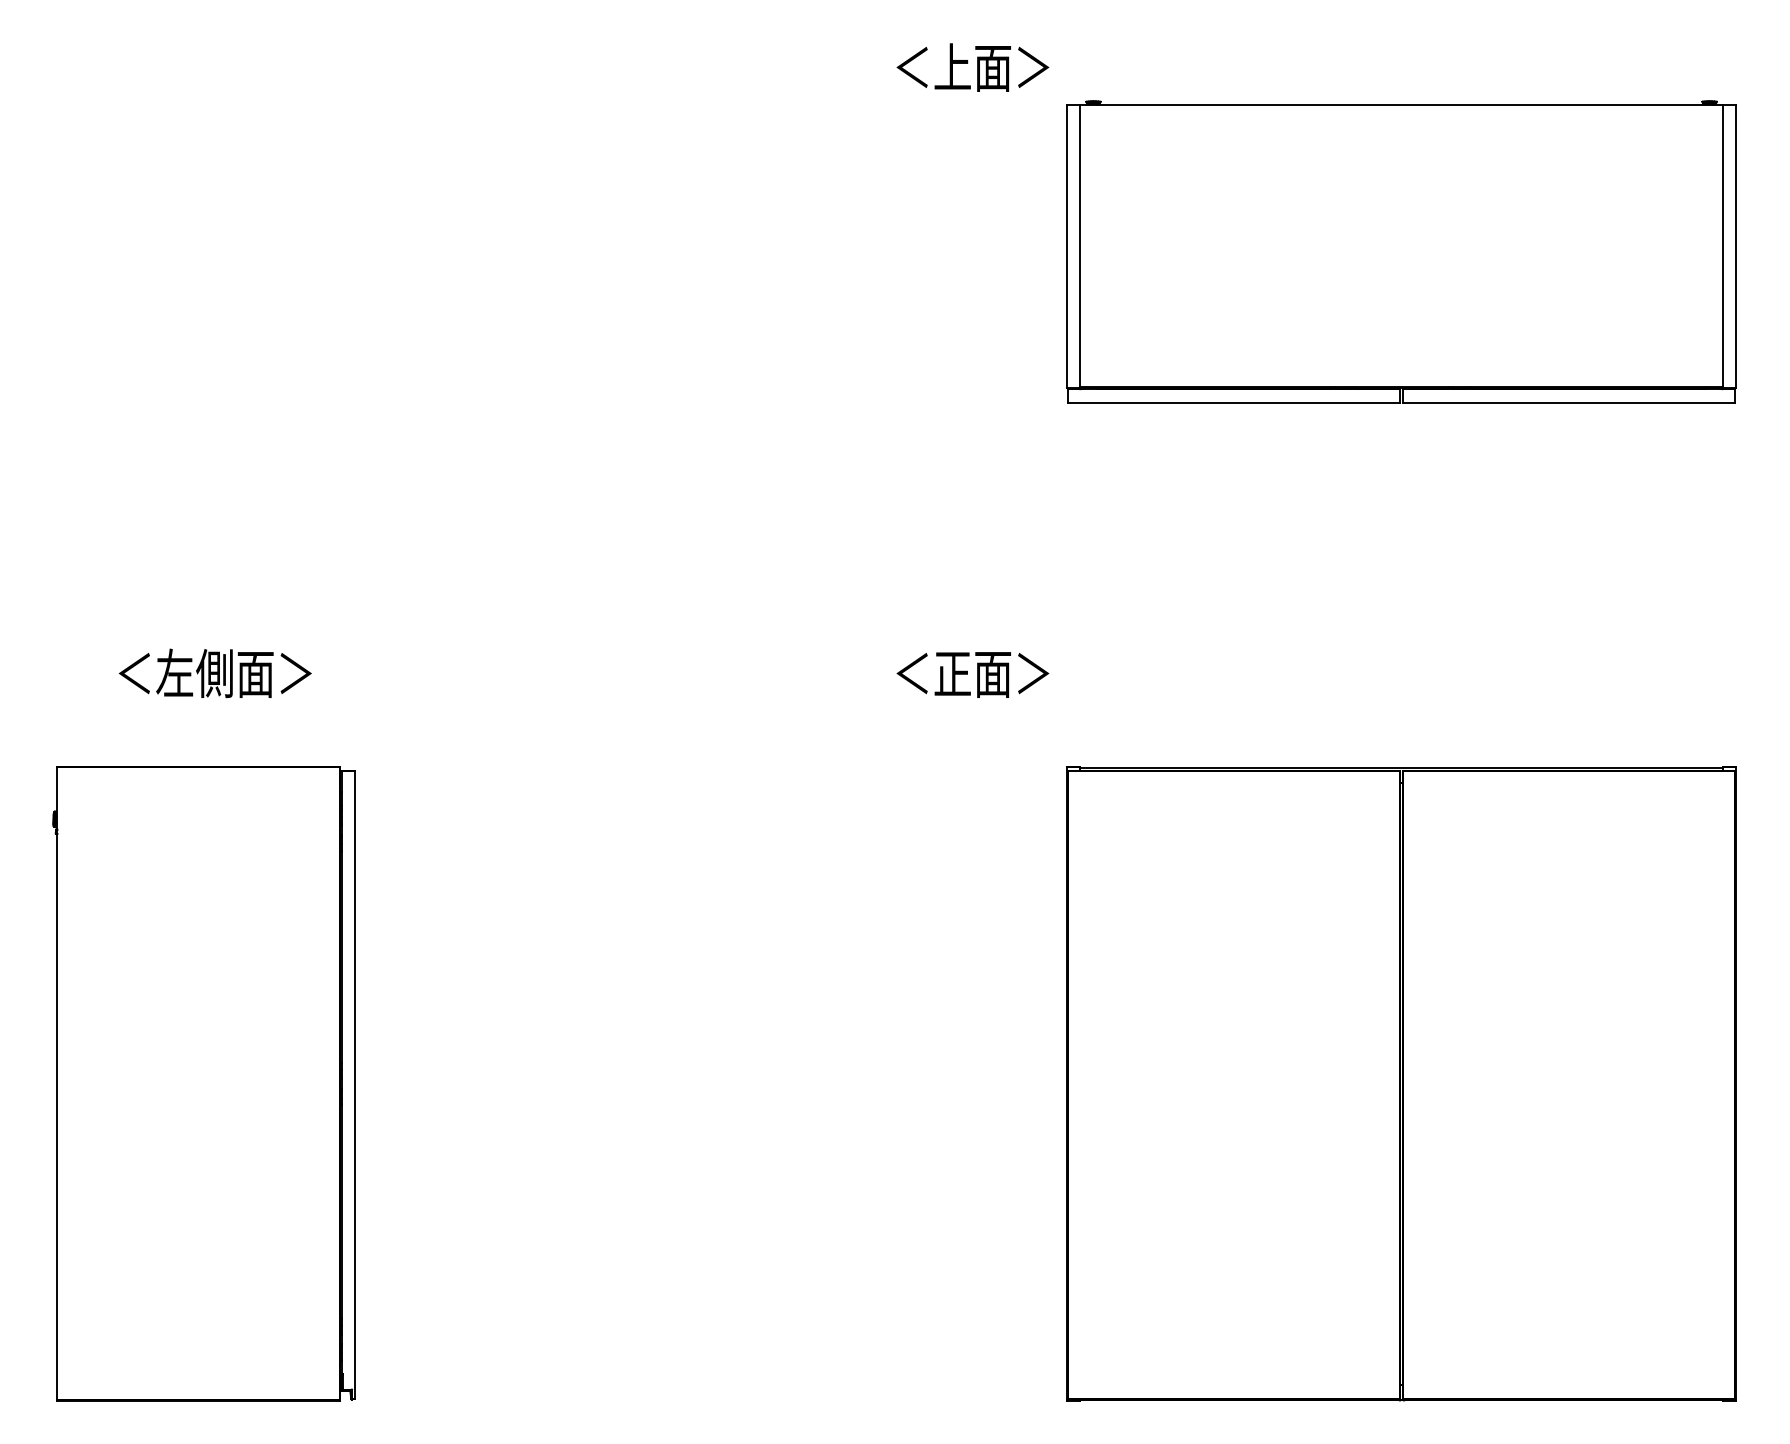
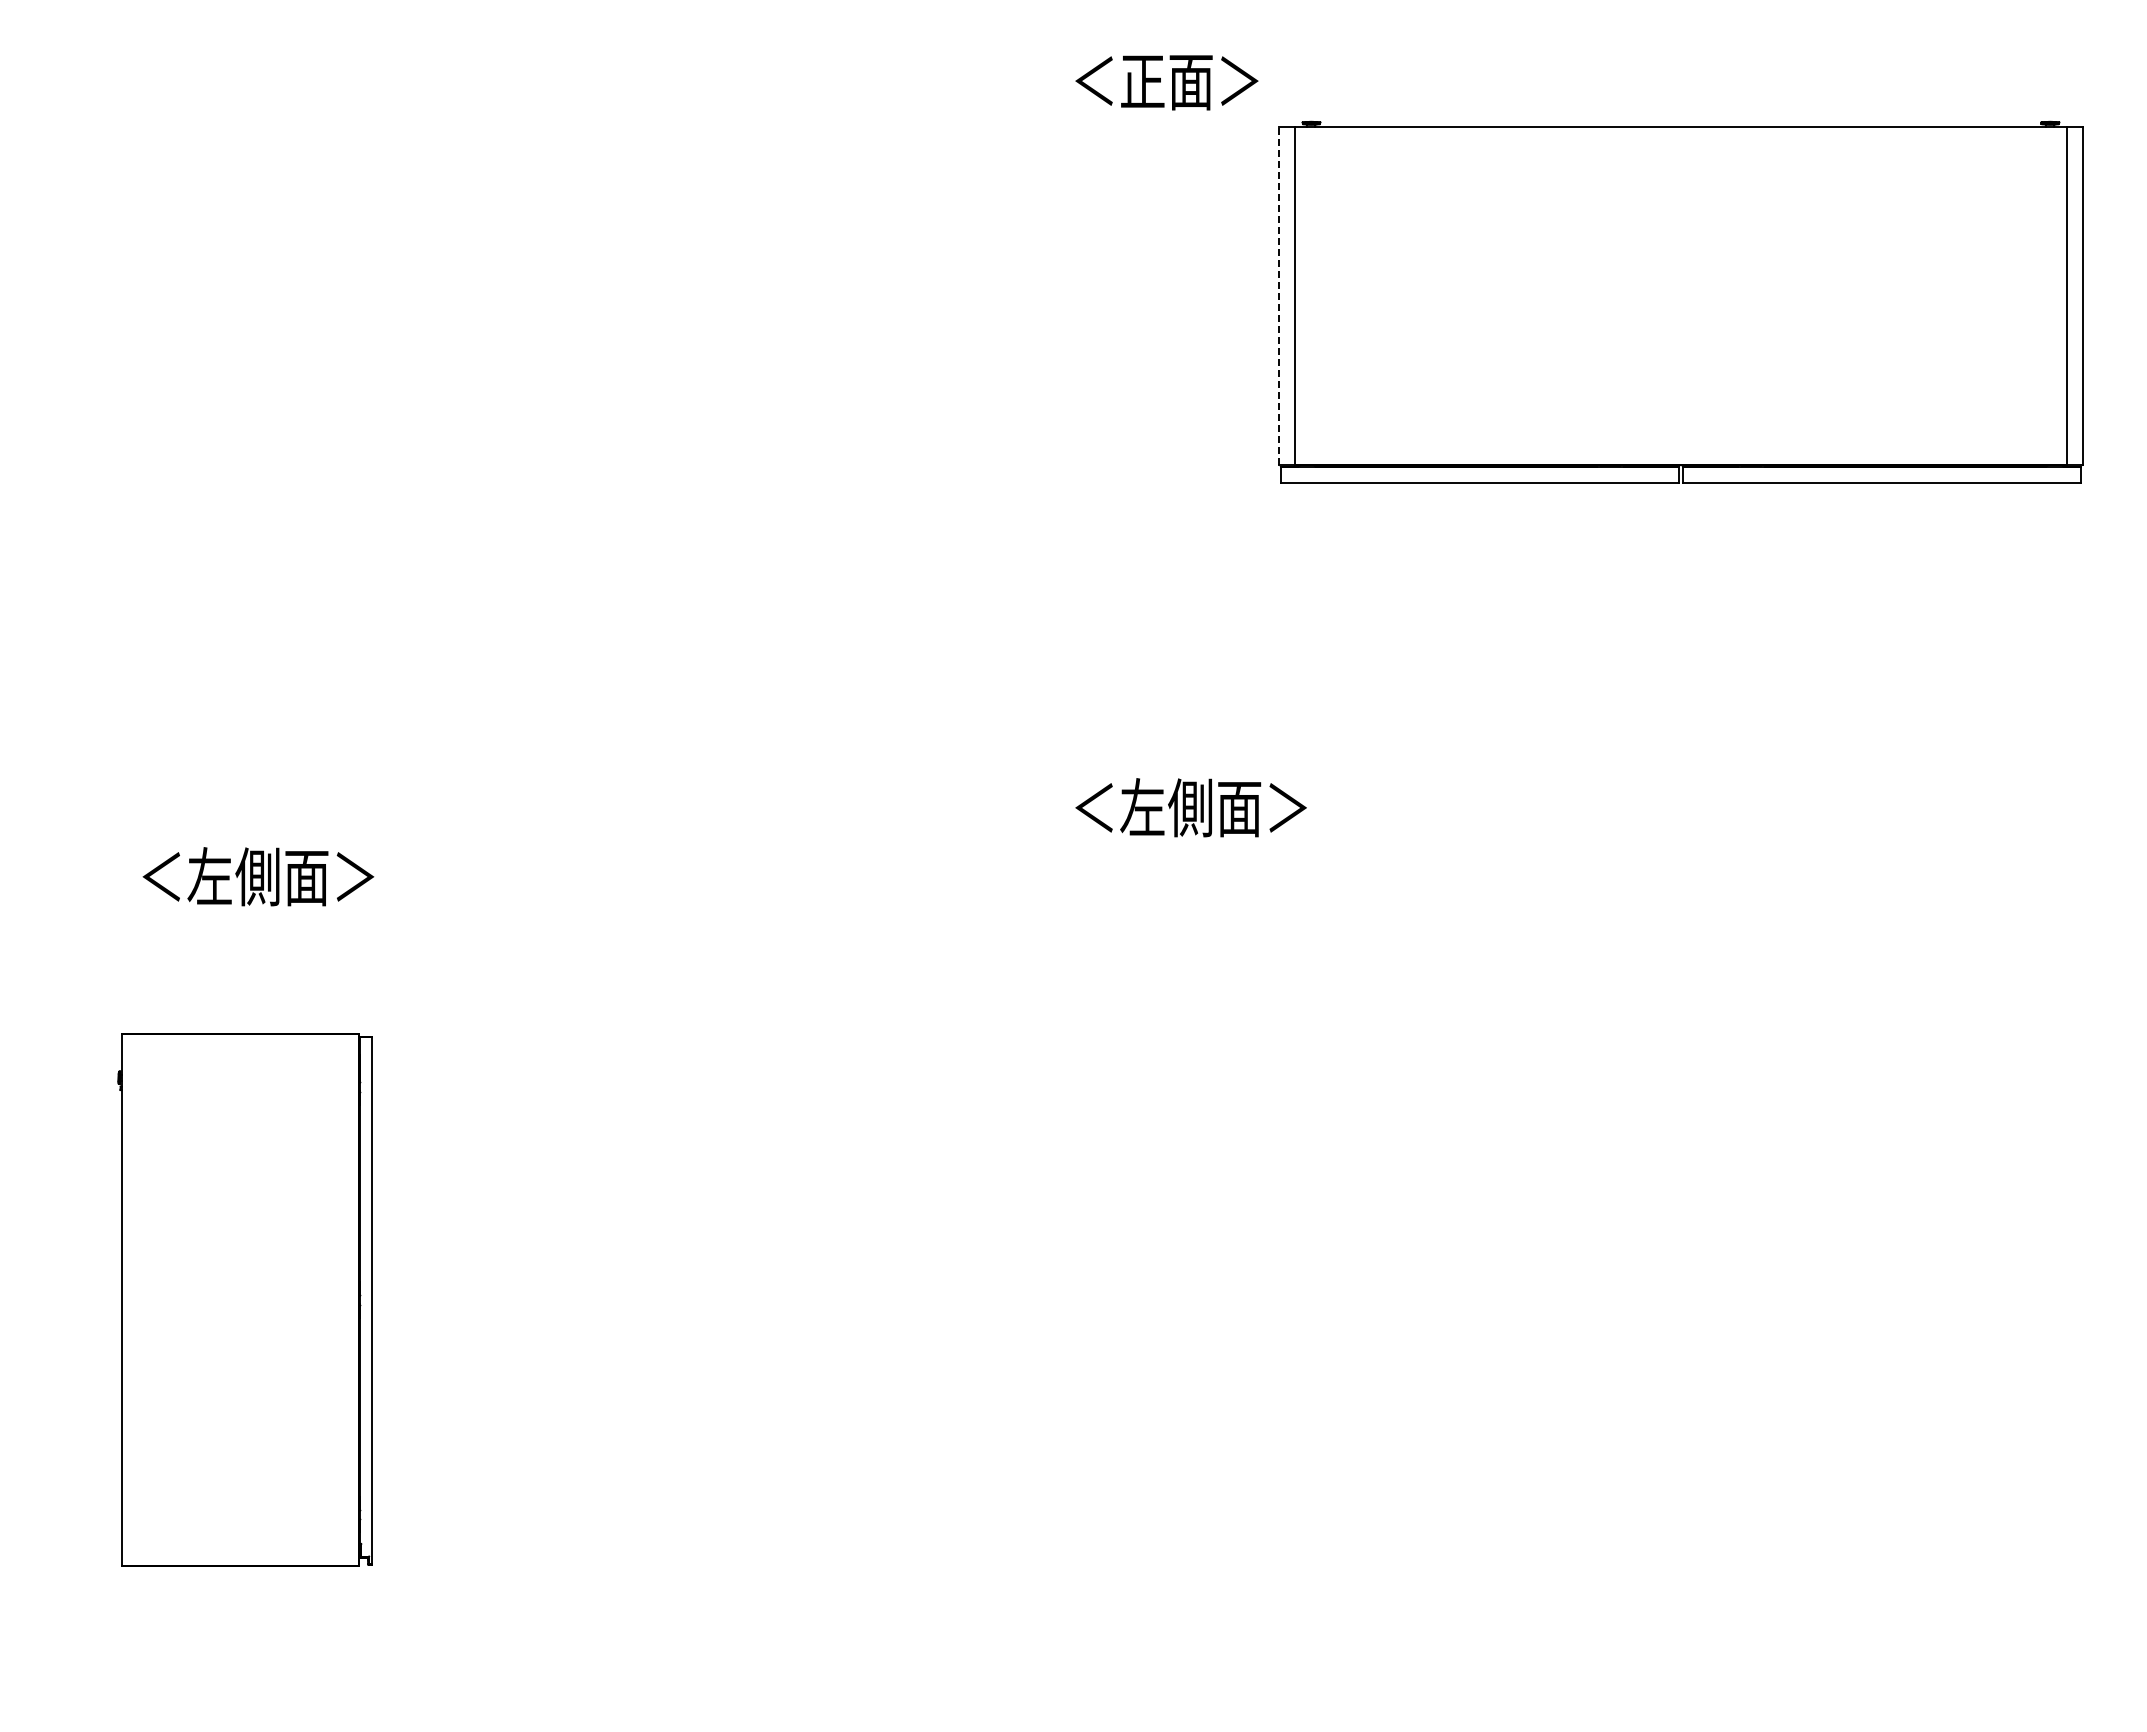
text: (952, 66) -> (1142, 79), ＜上面＞ -> ＜正面＞
line: (1066, 246) -> (1279, 295), solid -> dashed
text: (215, 673) -> (258, 876), moved
text: (1011, 673) -> (1213, 807), ＜正面＞ -> ＜左側面＞
part: (203, 1083) -> (244, 1299), size x0.7
part: (1401, 1083) -> (1680, 1299), removed

